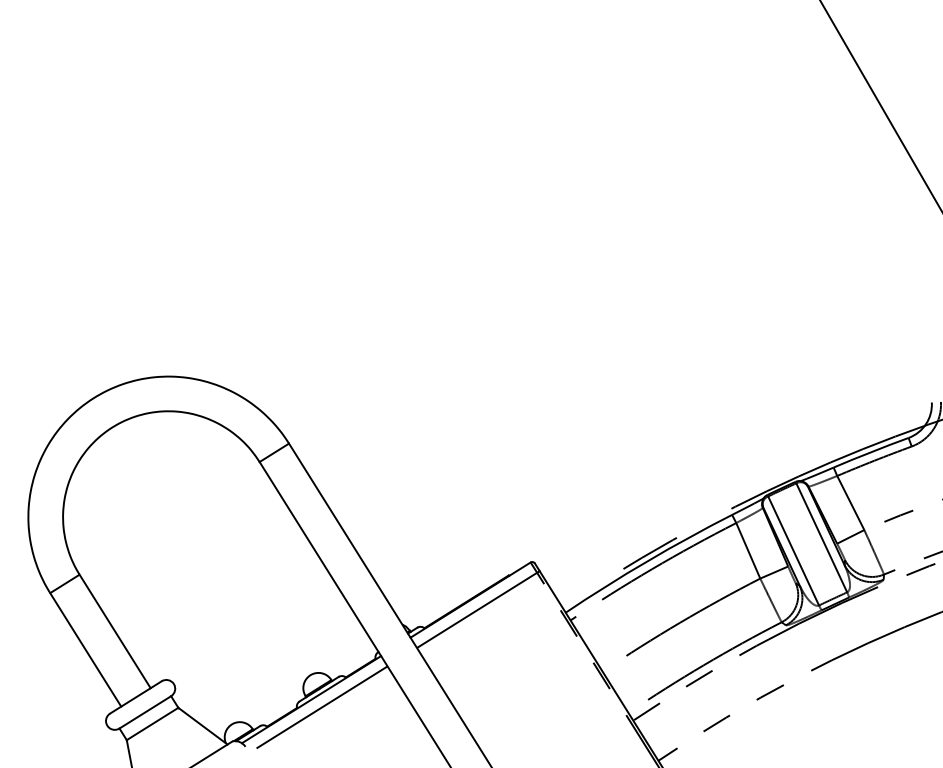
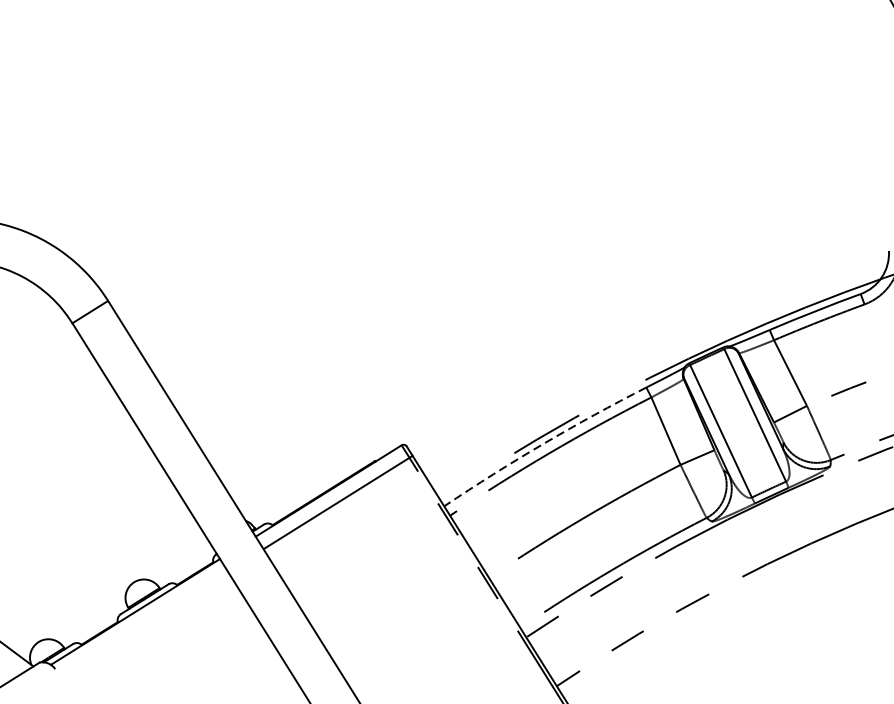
arc: (647, 561) -> (543, 444), solid -> dashed
line: (318, 709) -> (143, 623), removed

